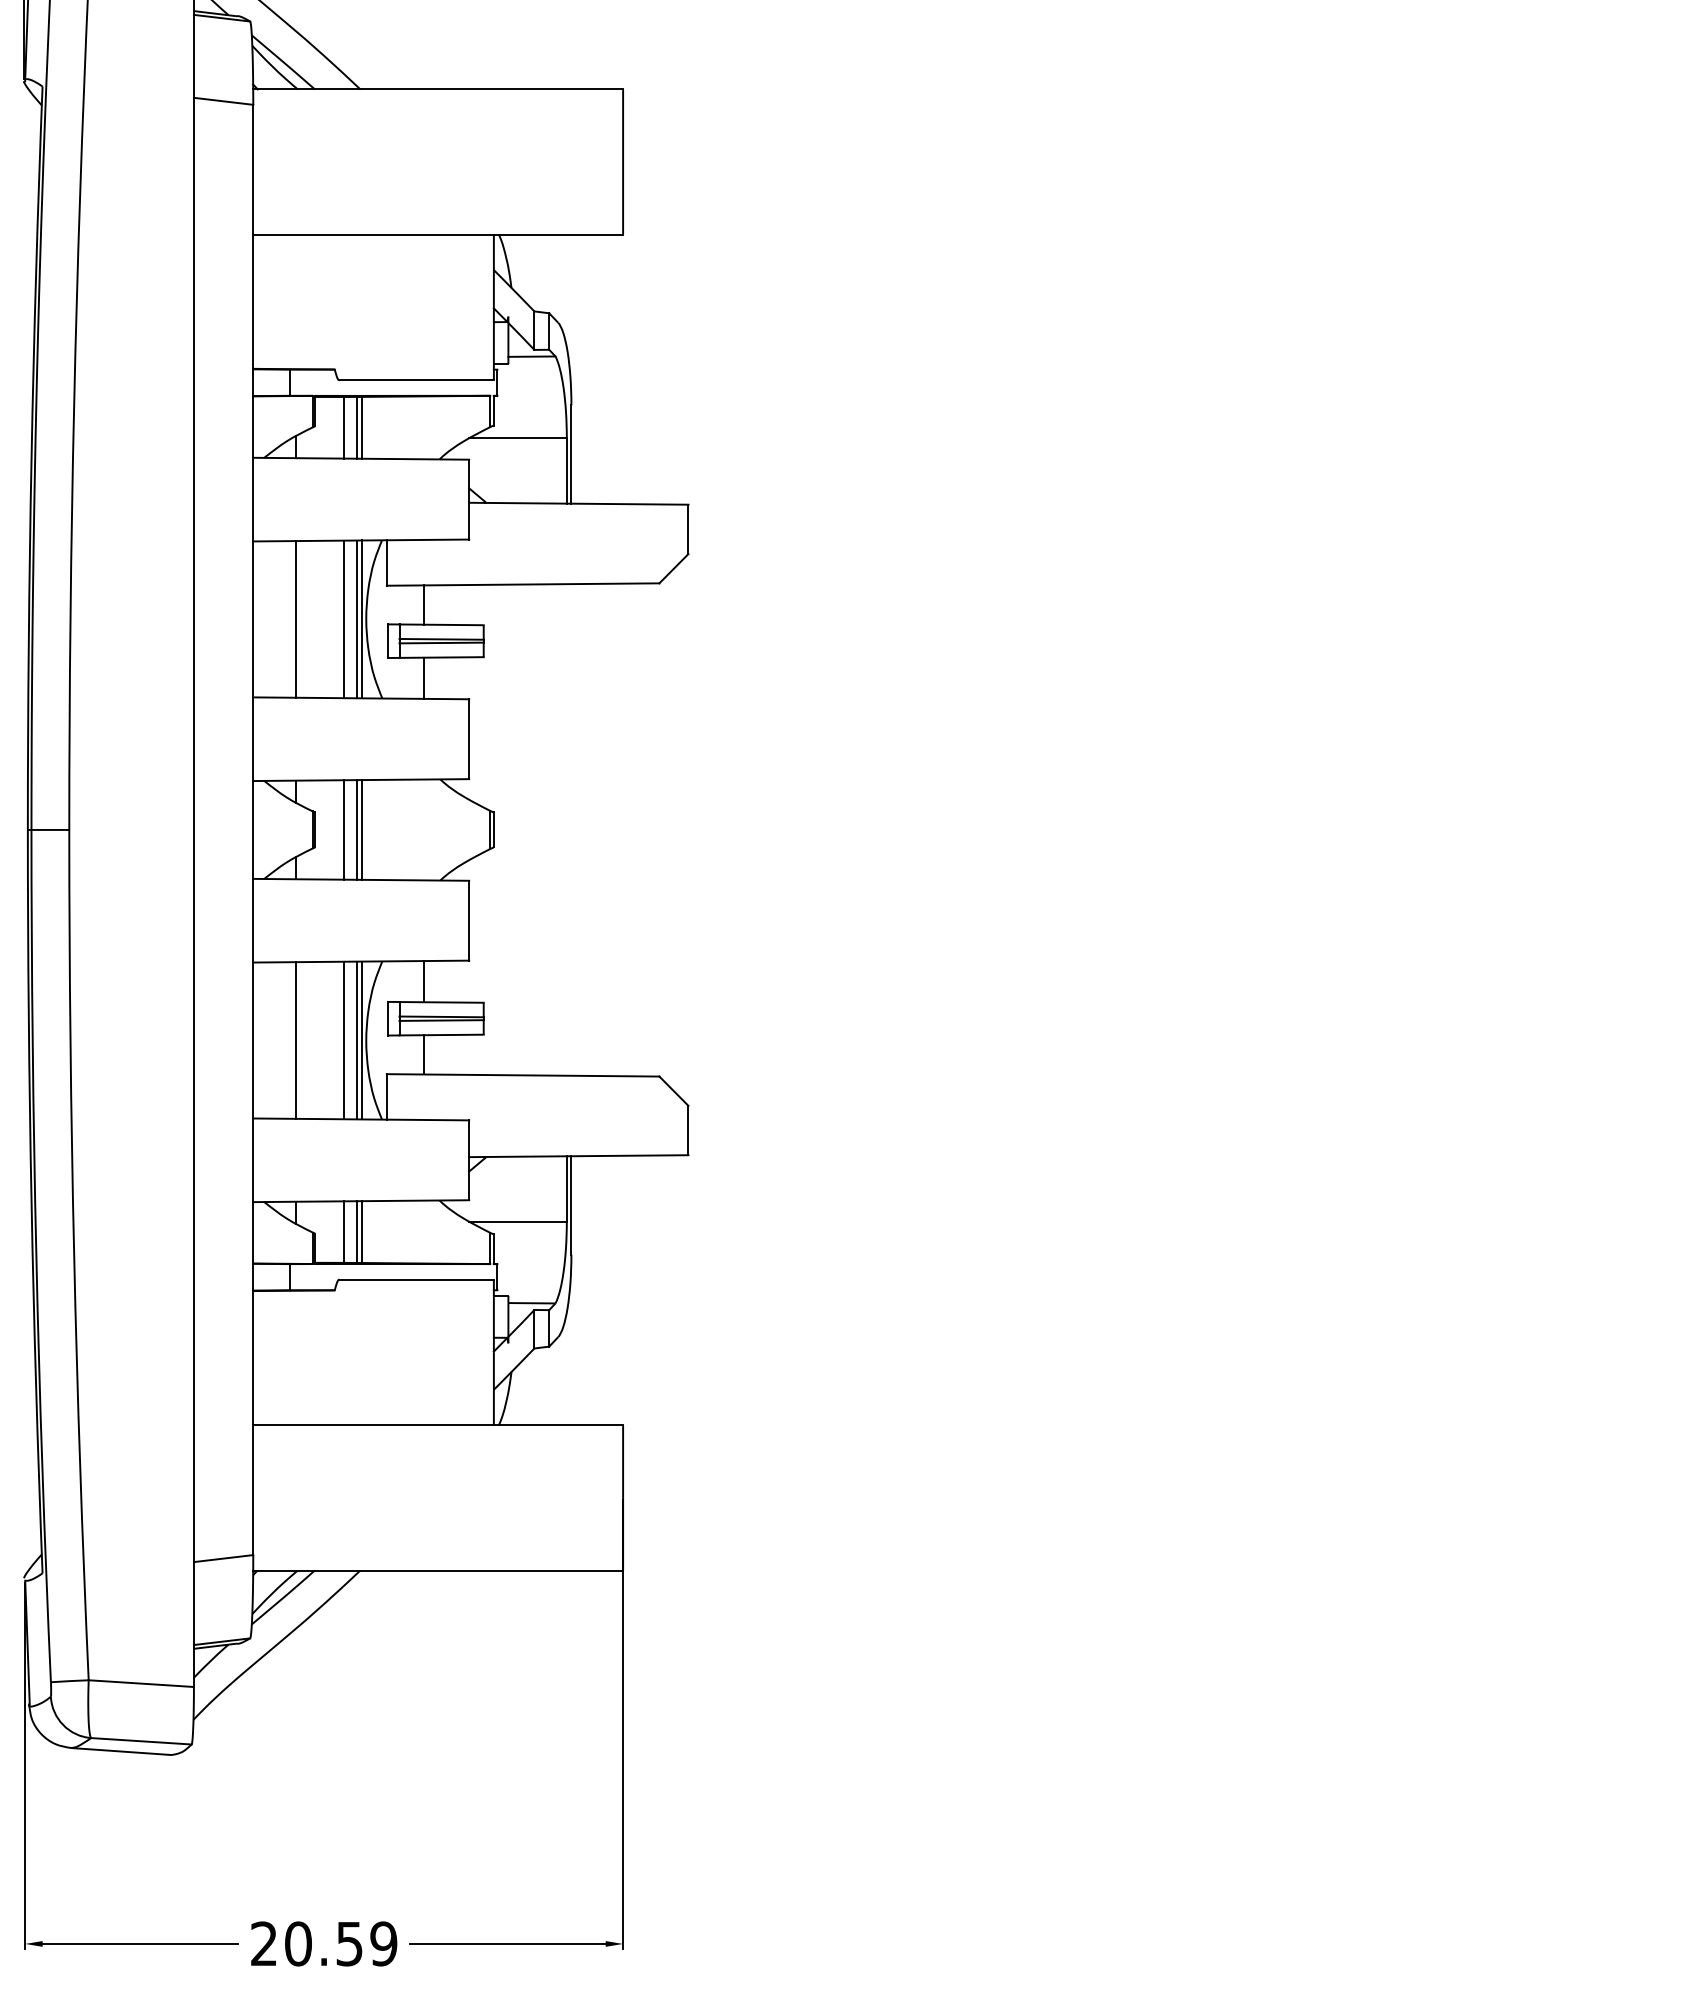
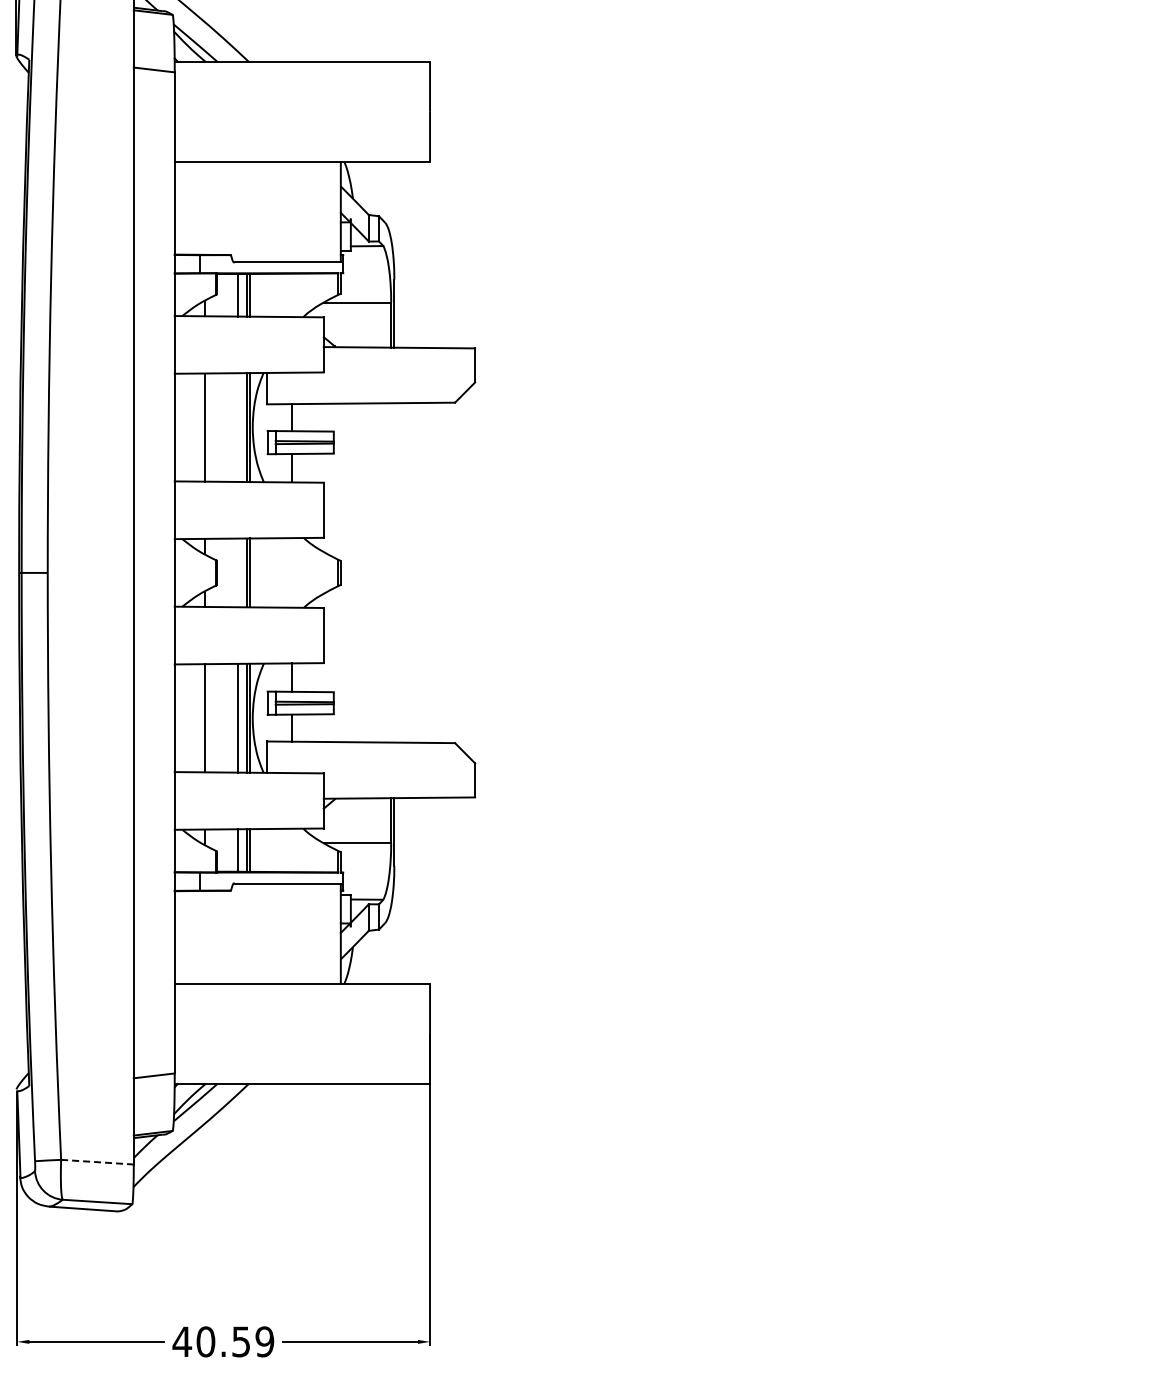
line: (344, 619) -> (237, 427), removed
line: (344, 829) -> (237, 572), removed
line: (141, 1684) -> (97, 1162), solid -> dashed
text: (264, 1943) -> (182, 1341), 20.59 -> 40.59

